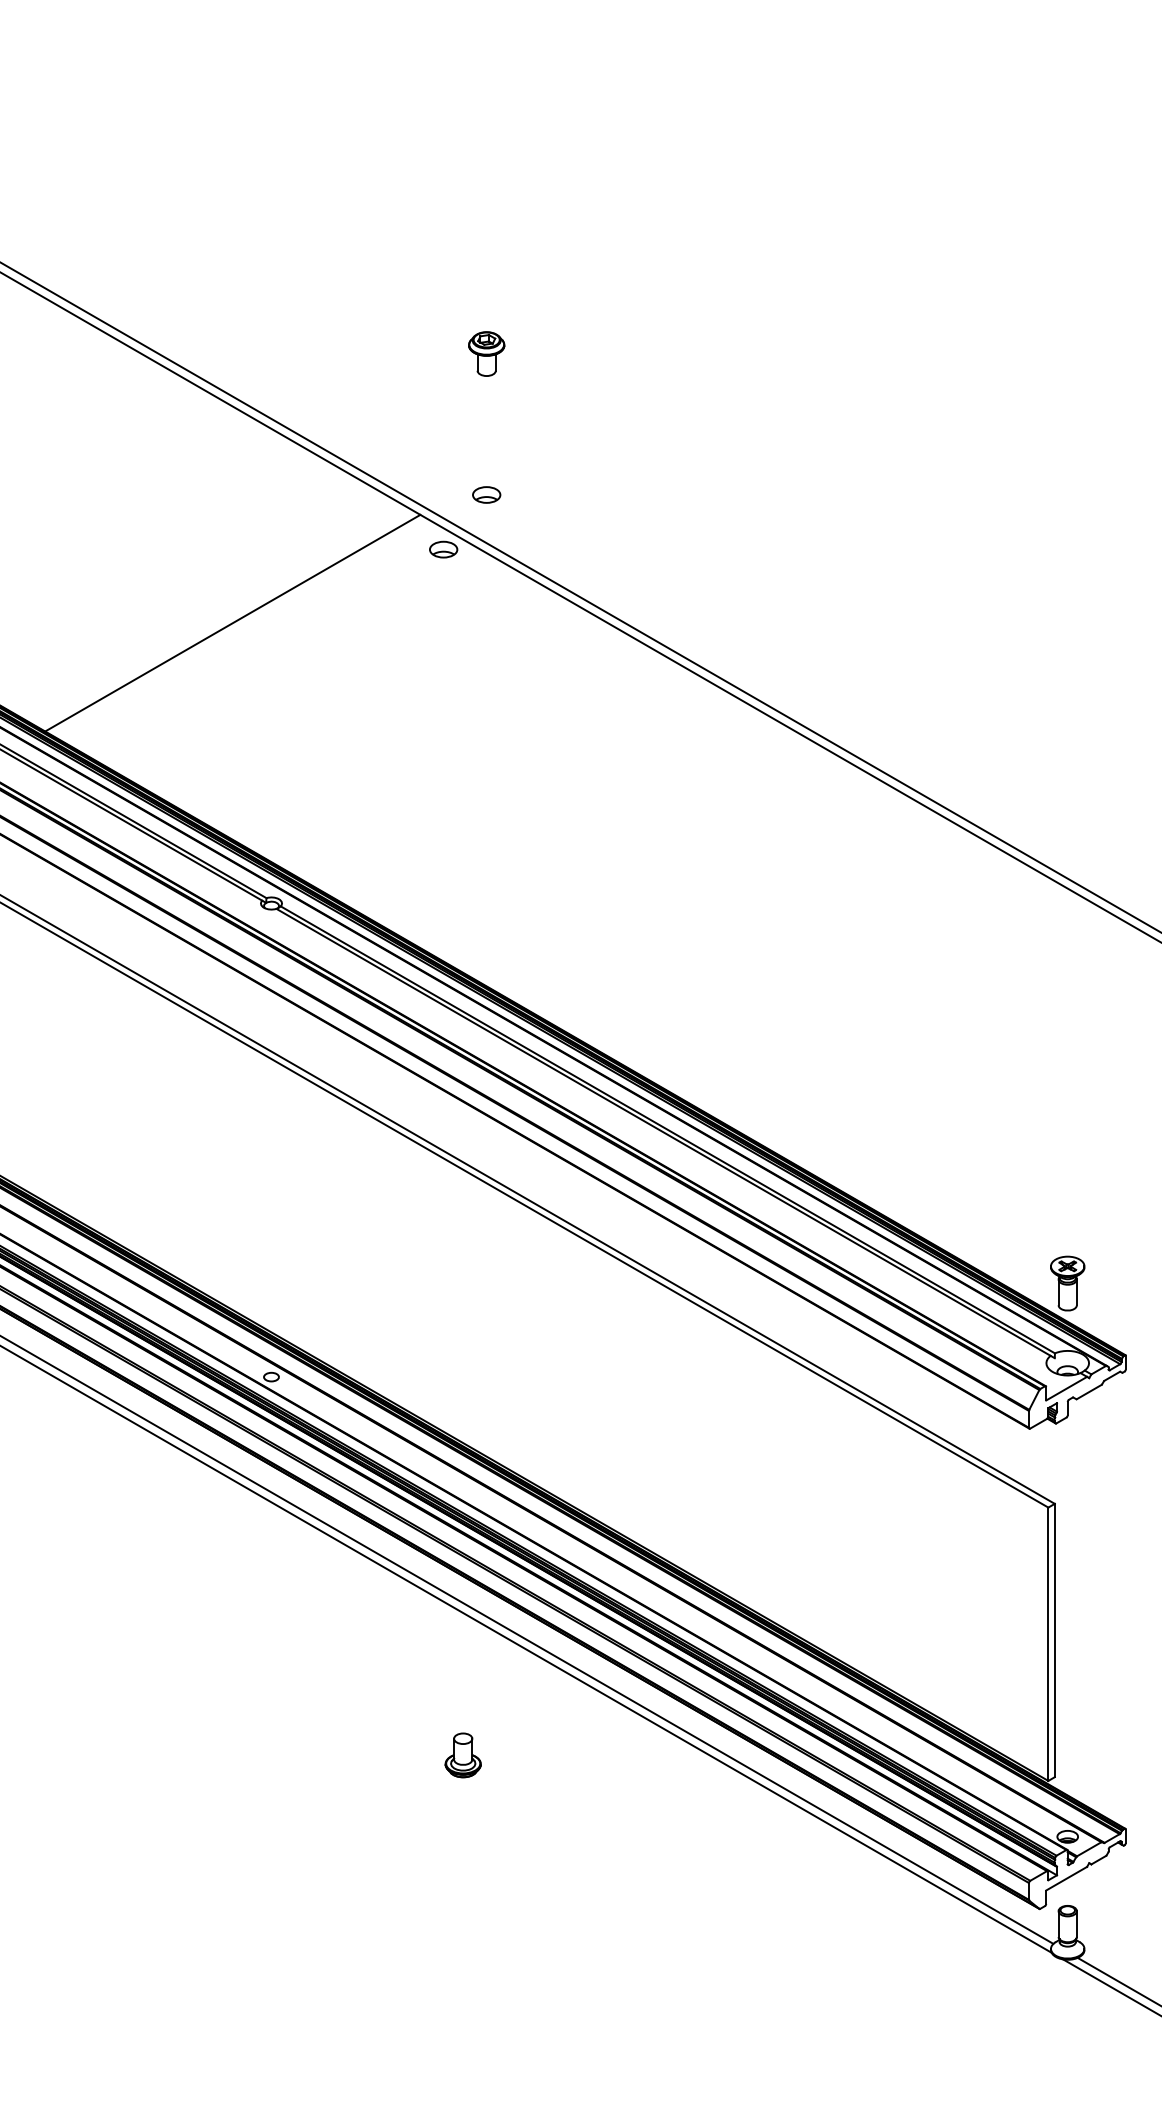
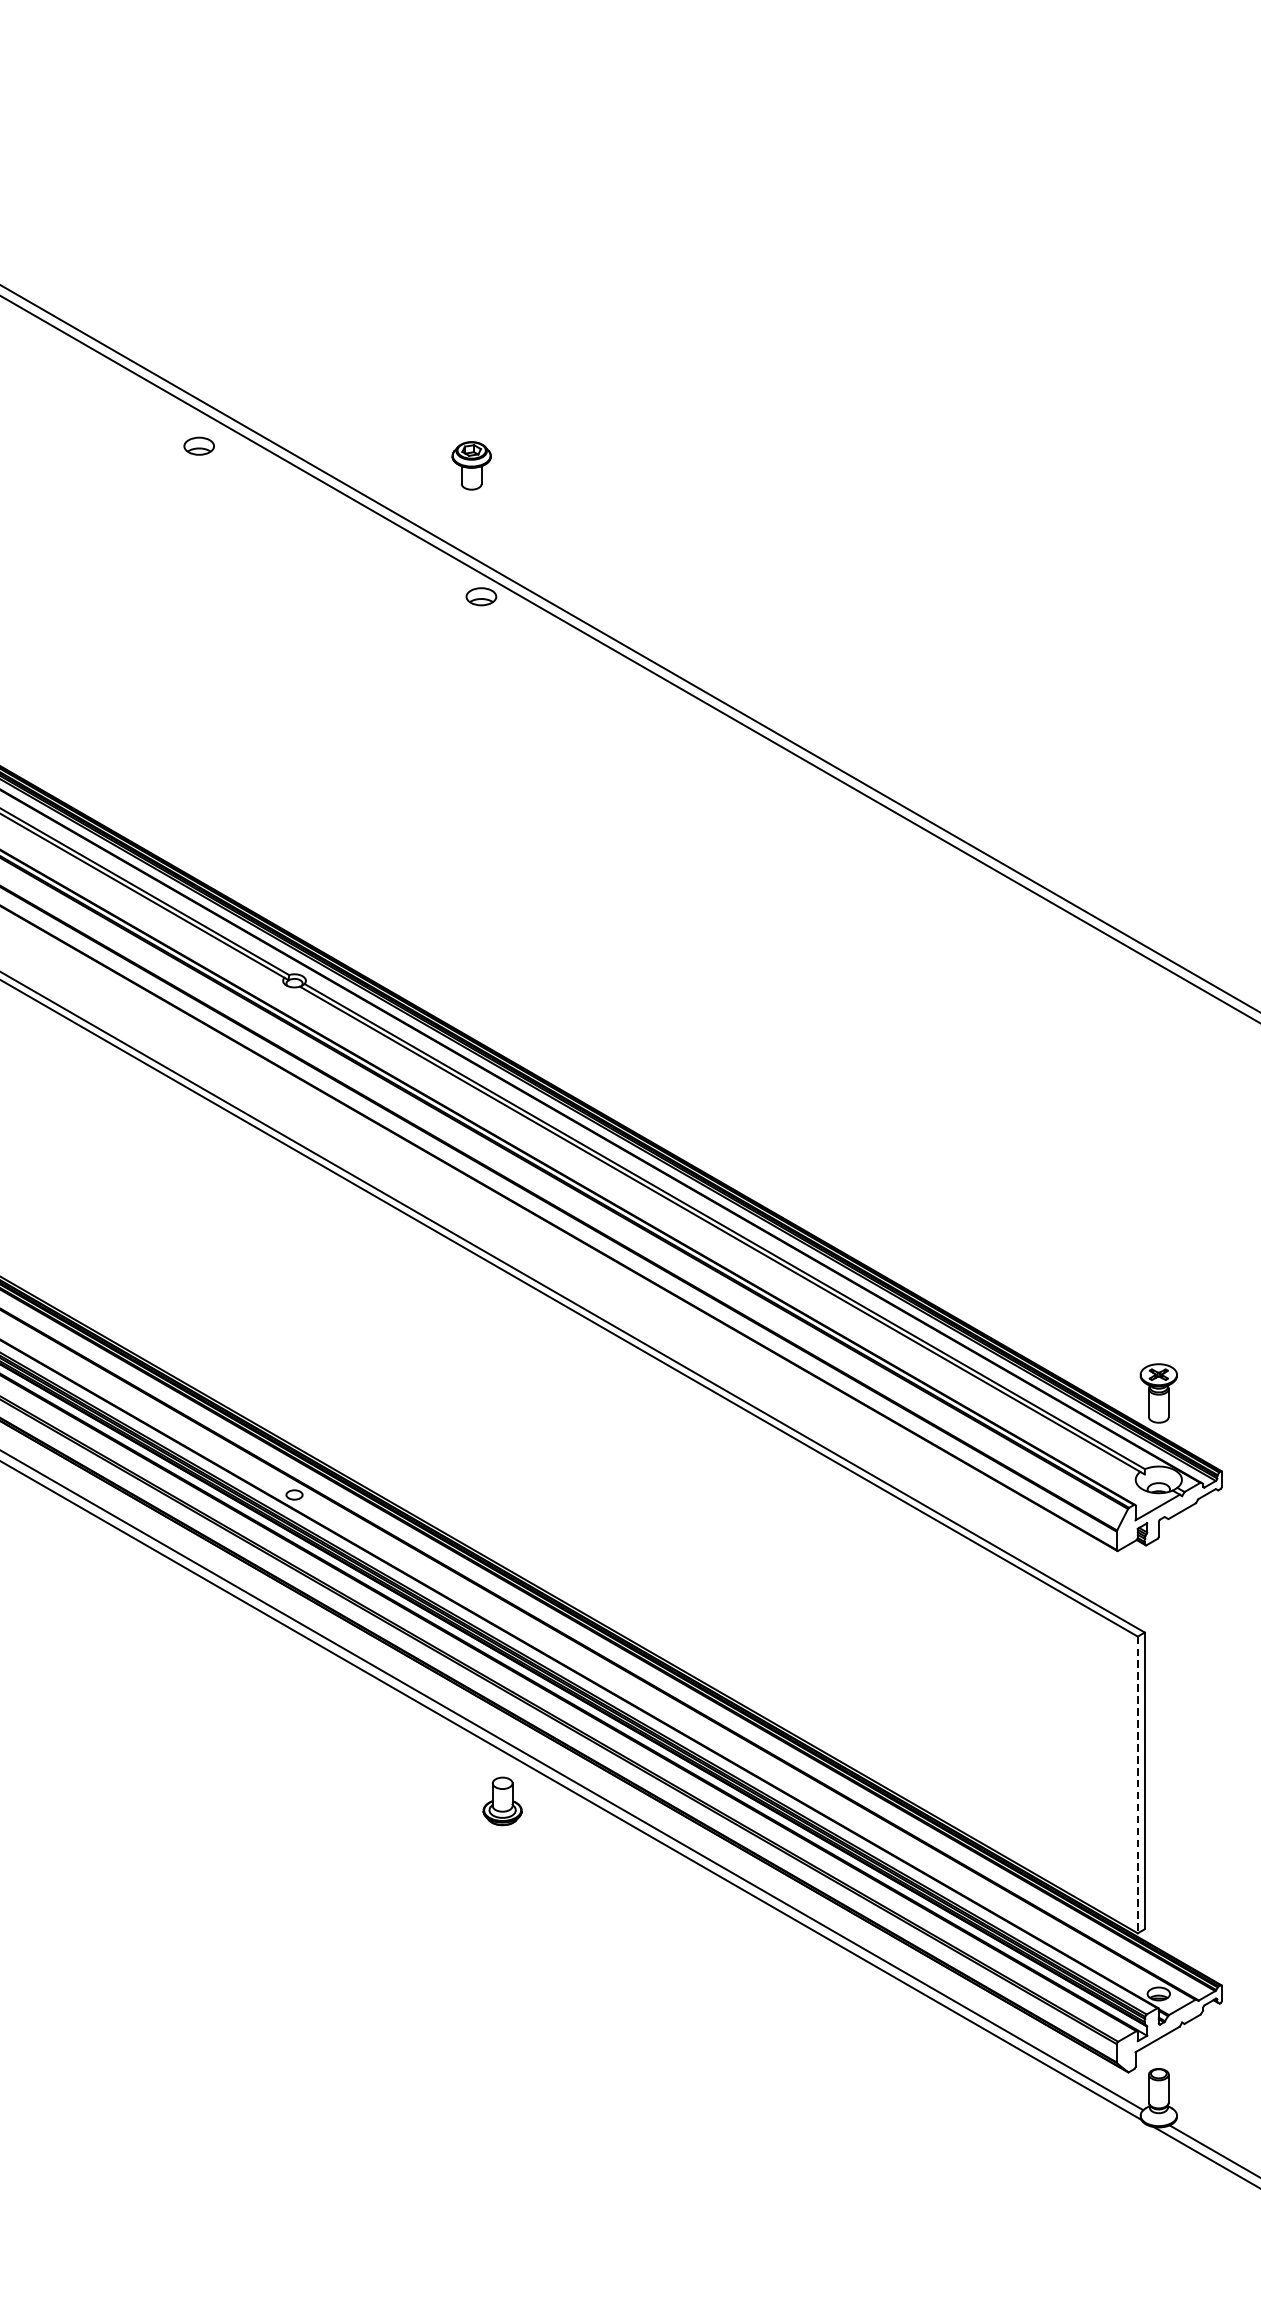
part: (486, 353) -> (471, 465), moved
part: (486, 494) -> (199, 445), moved
line: (232, 622) -> (252, 675), removed
line: (1048, 1644) -> (1137, 1785), solid -> dashed
part: (462, 1755) -> (501, 1801), moved

